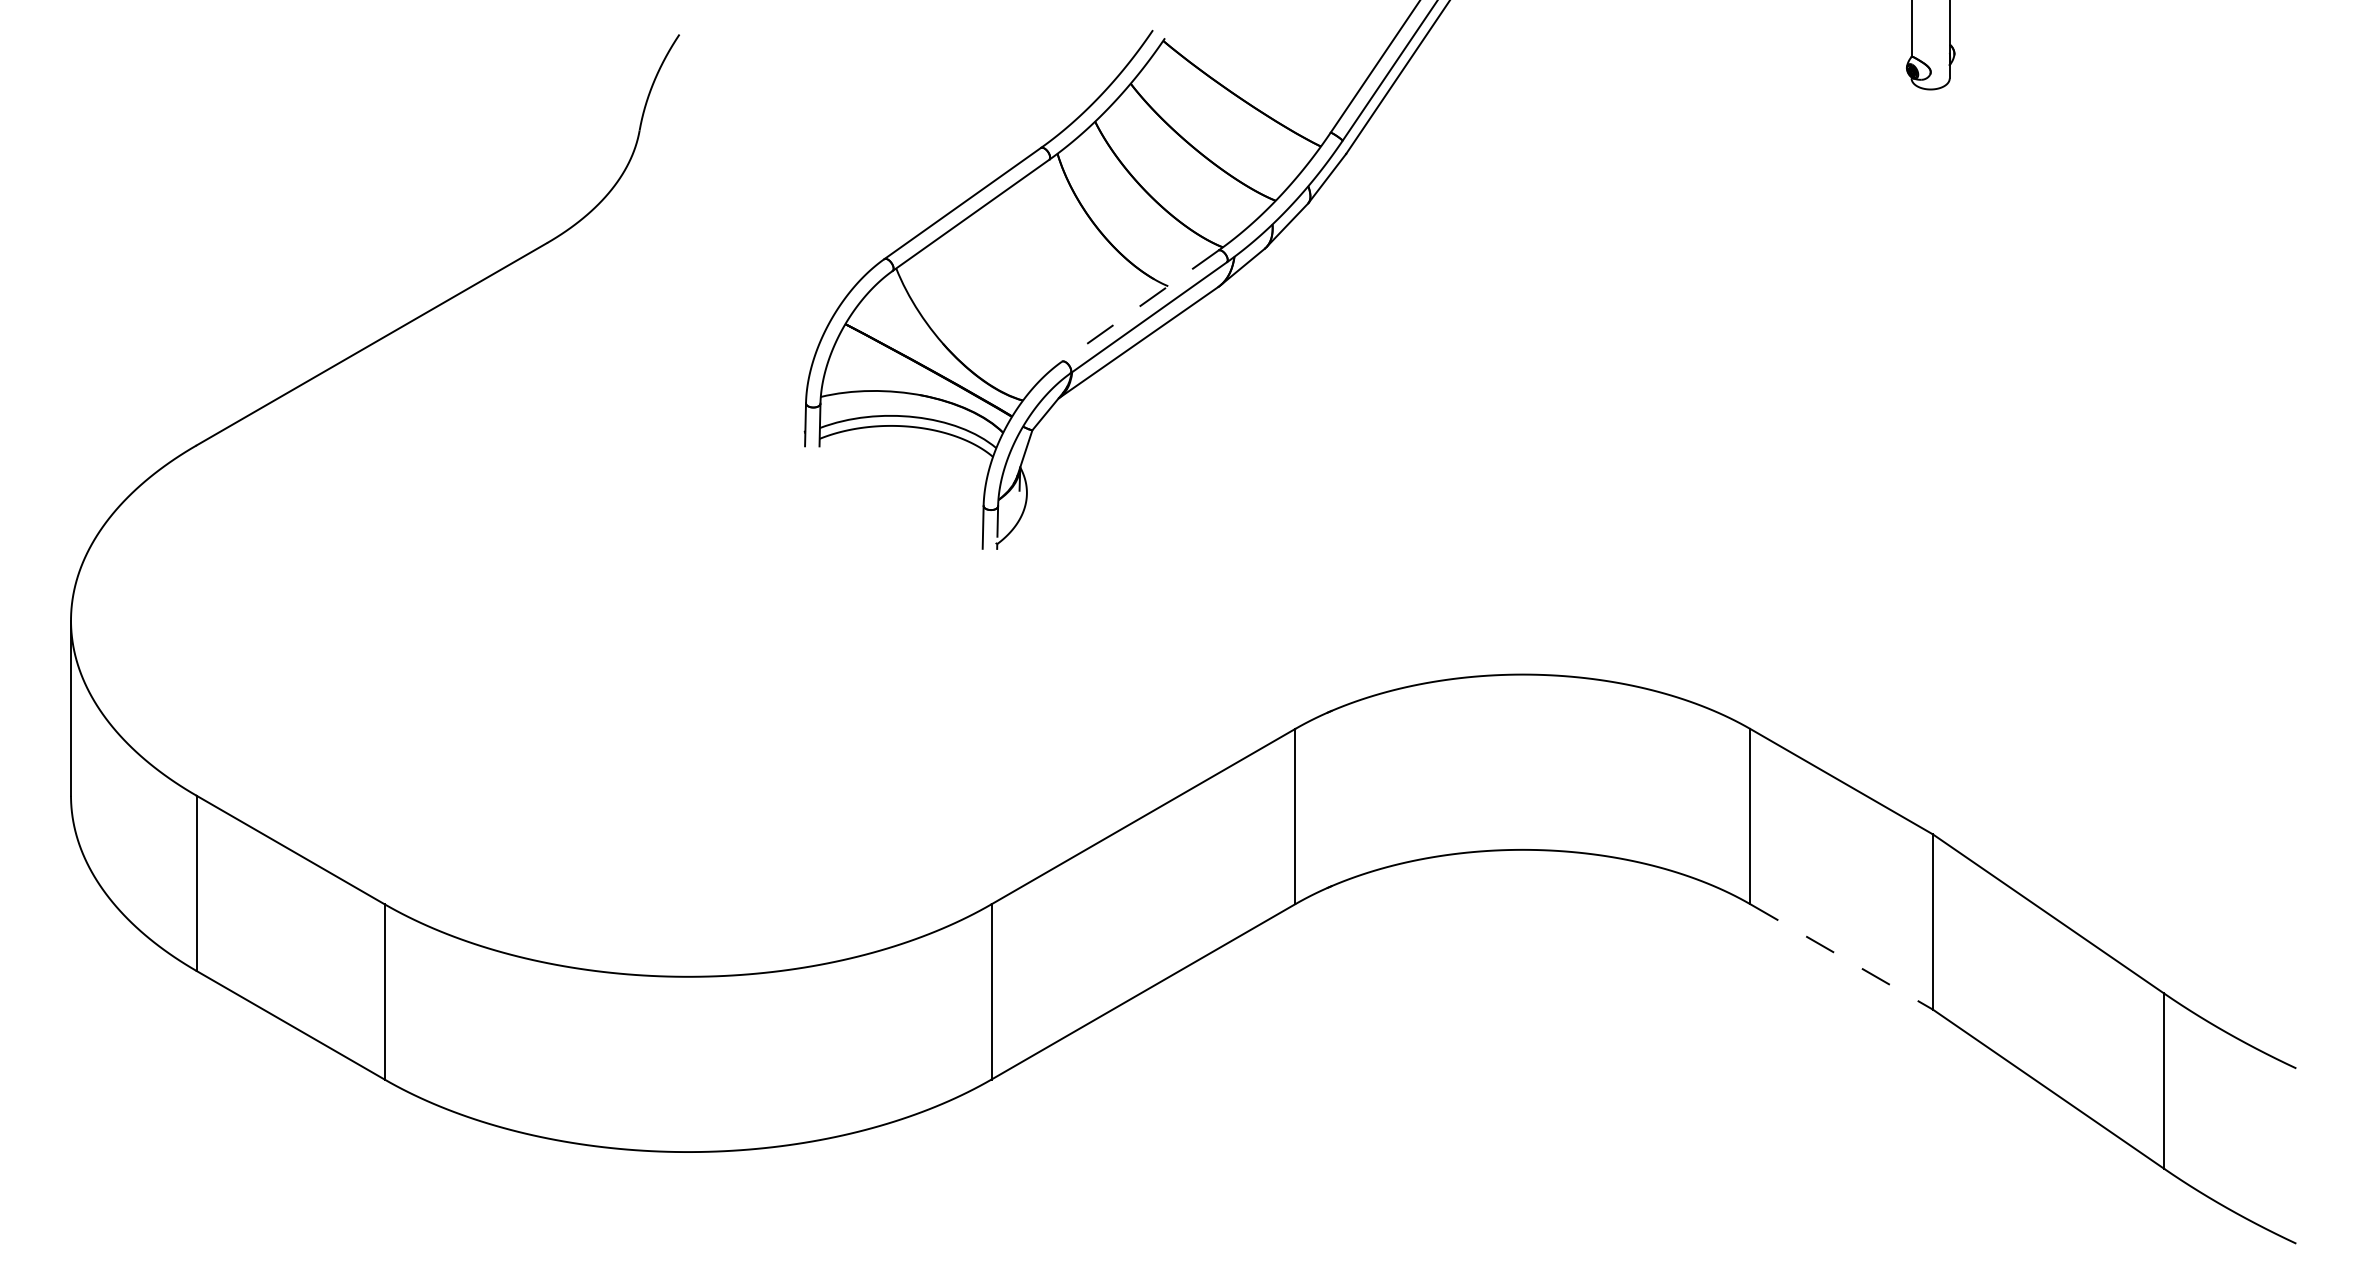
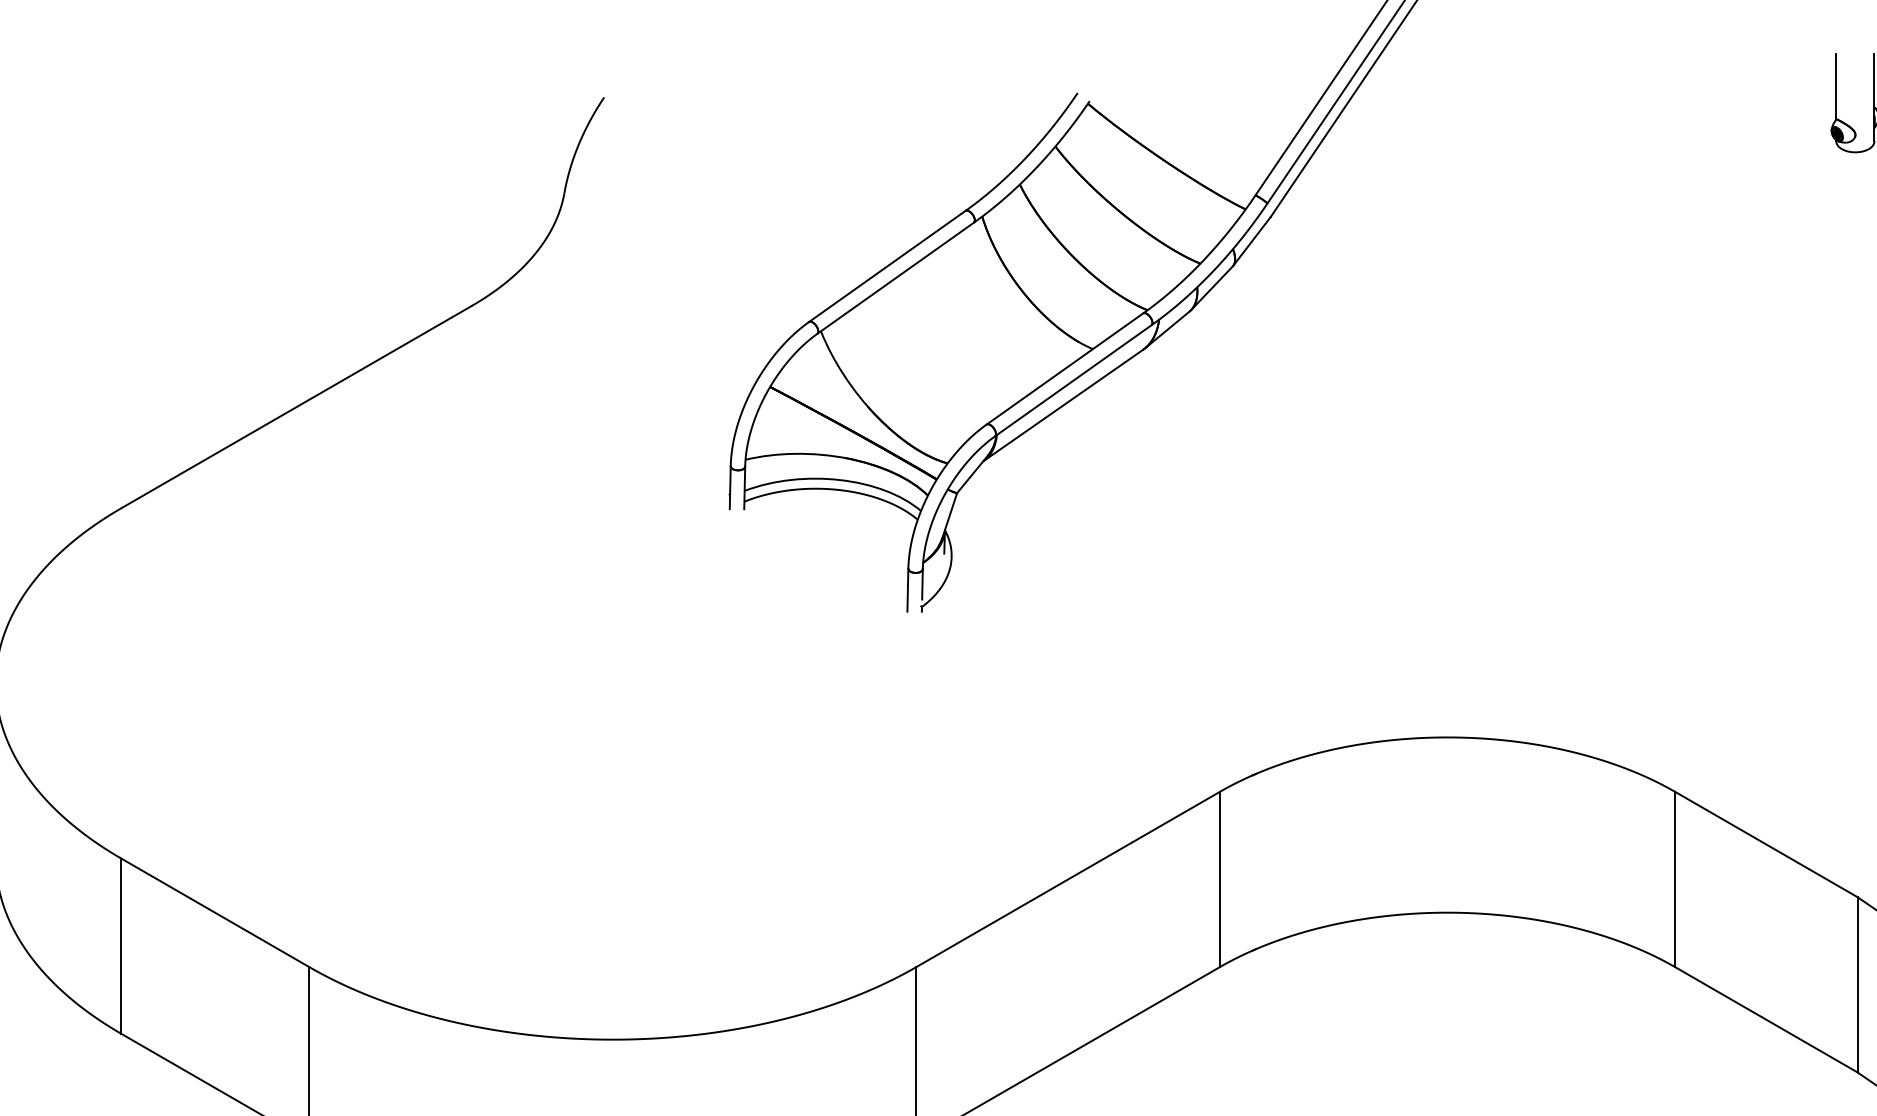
line: (1140, 306) -> (1065, 369), dashed -> solid
line: (1842, 957) -> (1767, 1020), dashed -> solid

